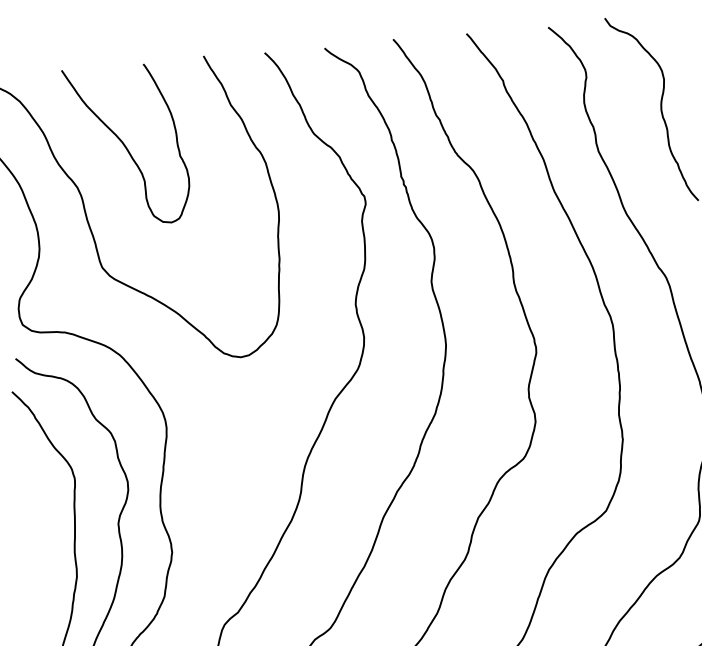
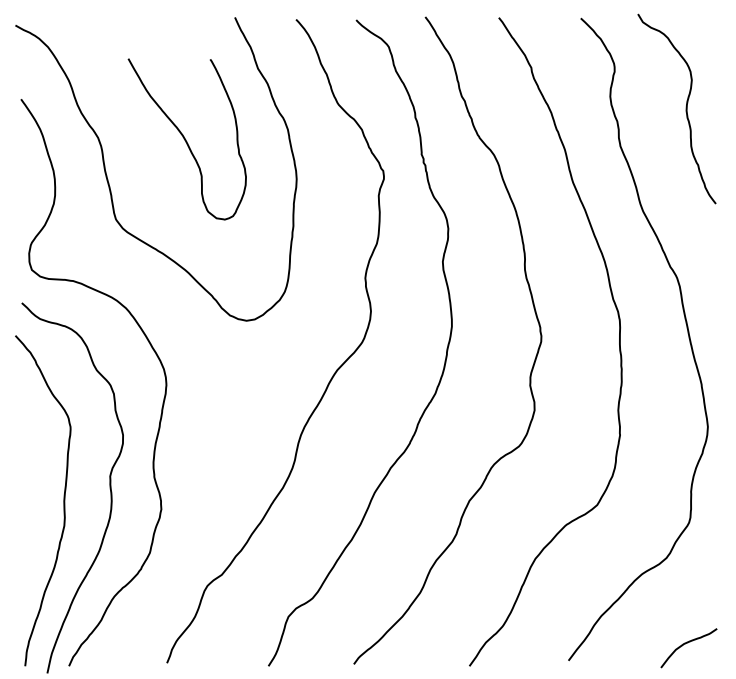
curve: (126, 145) -> (186, 139), moved

